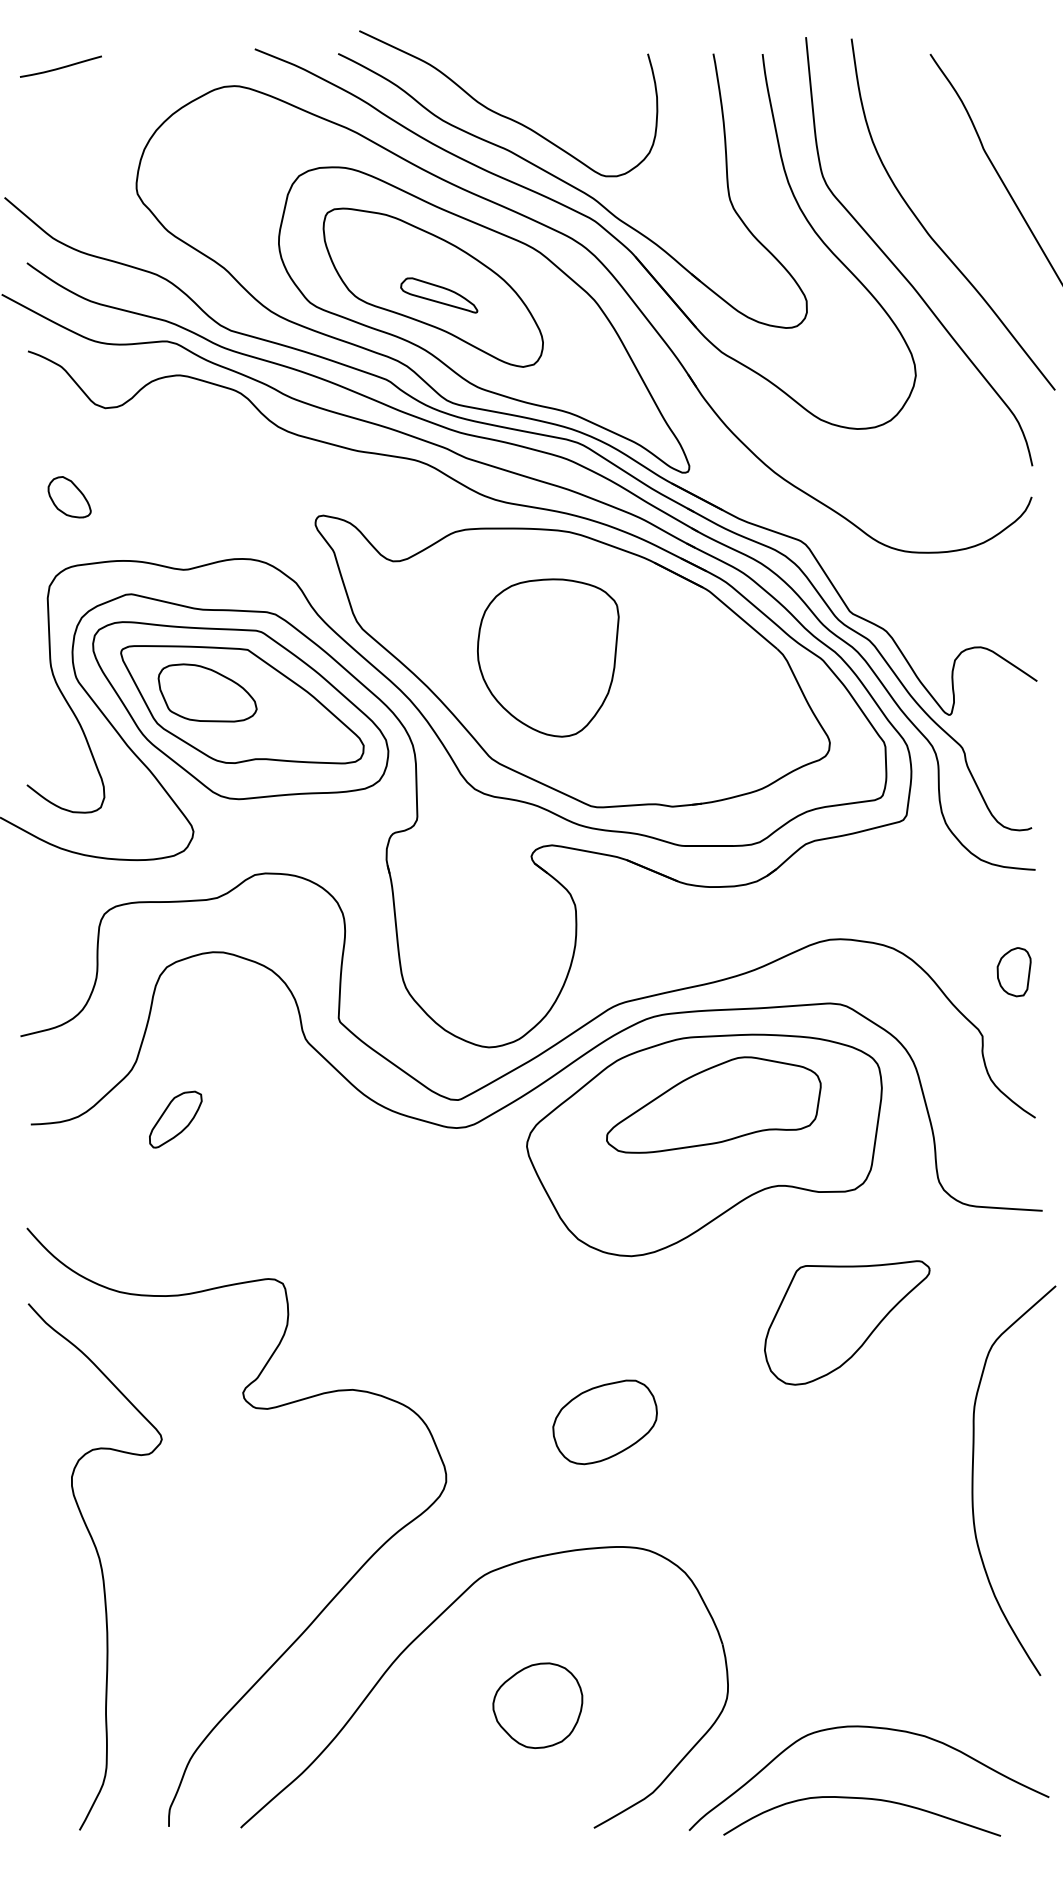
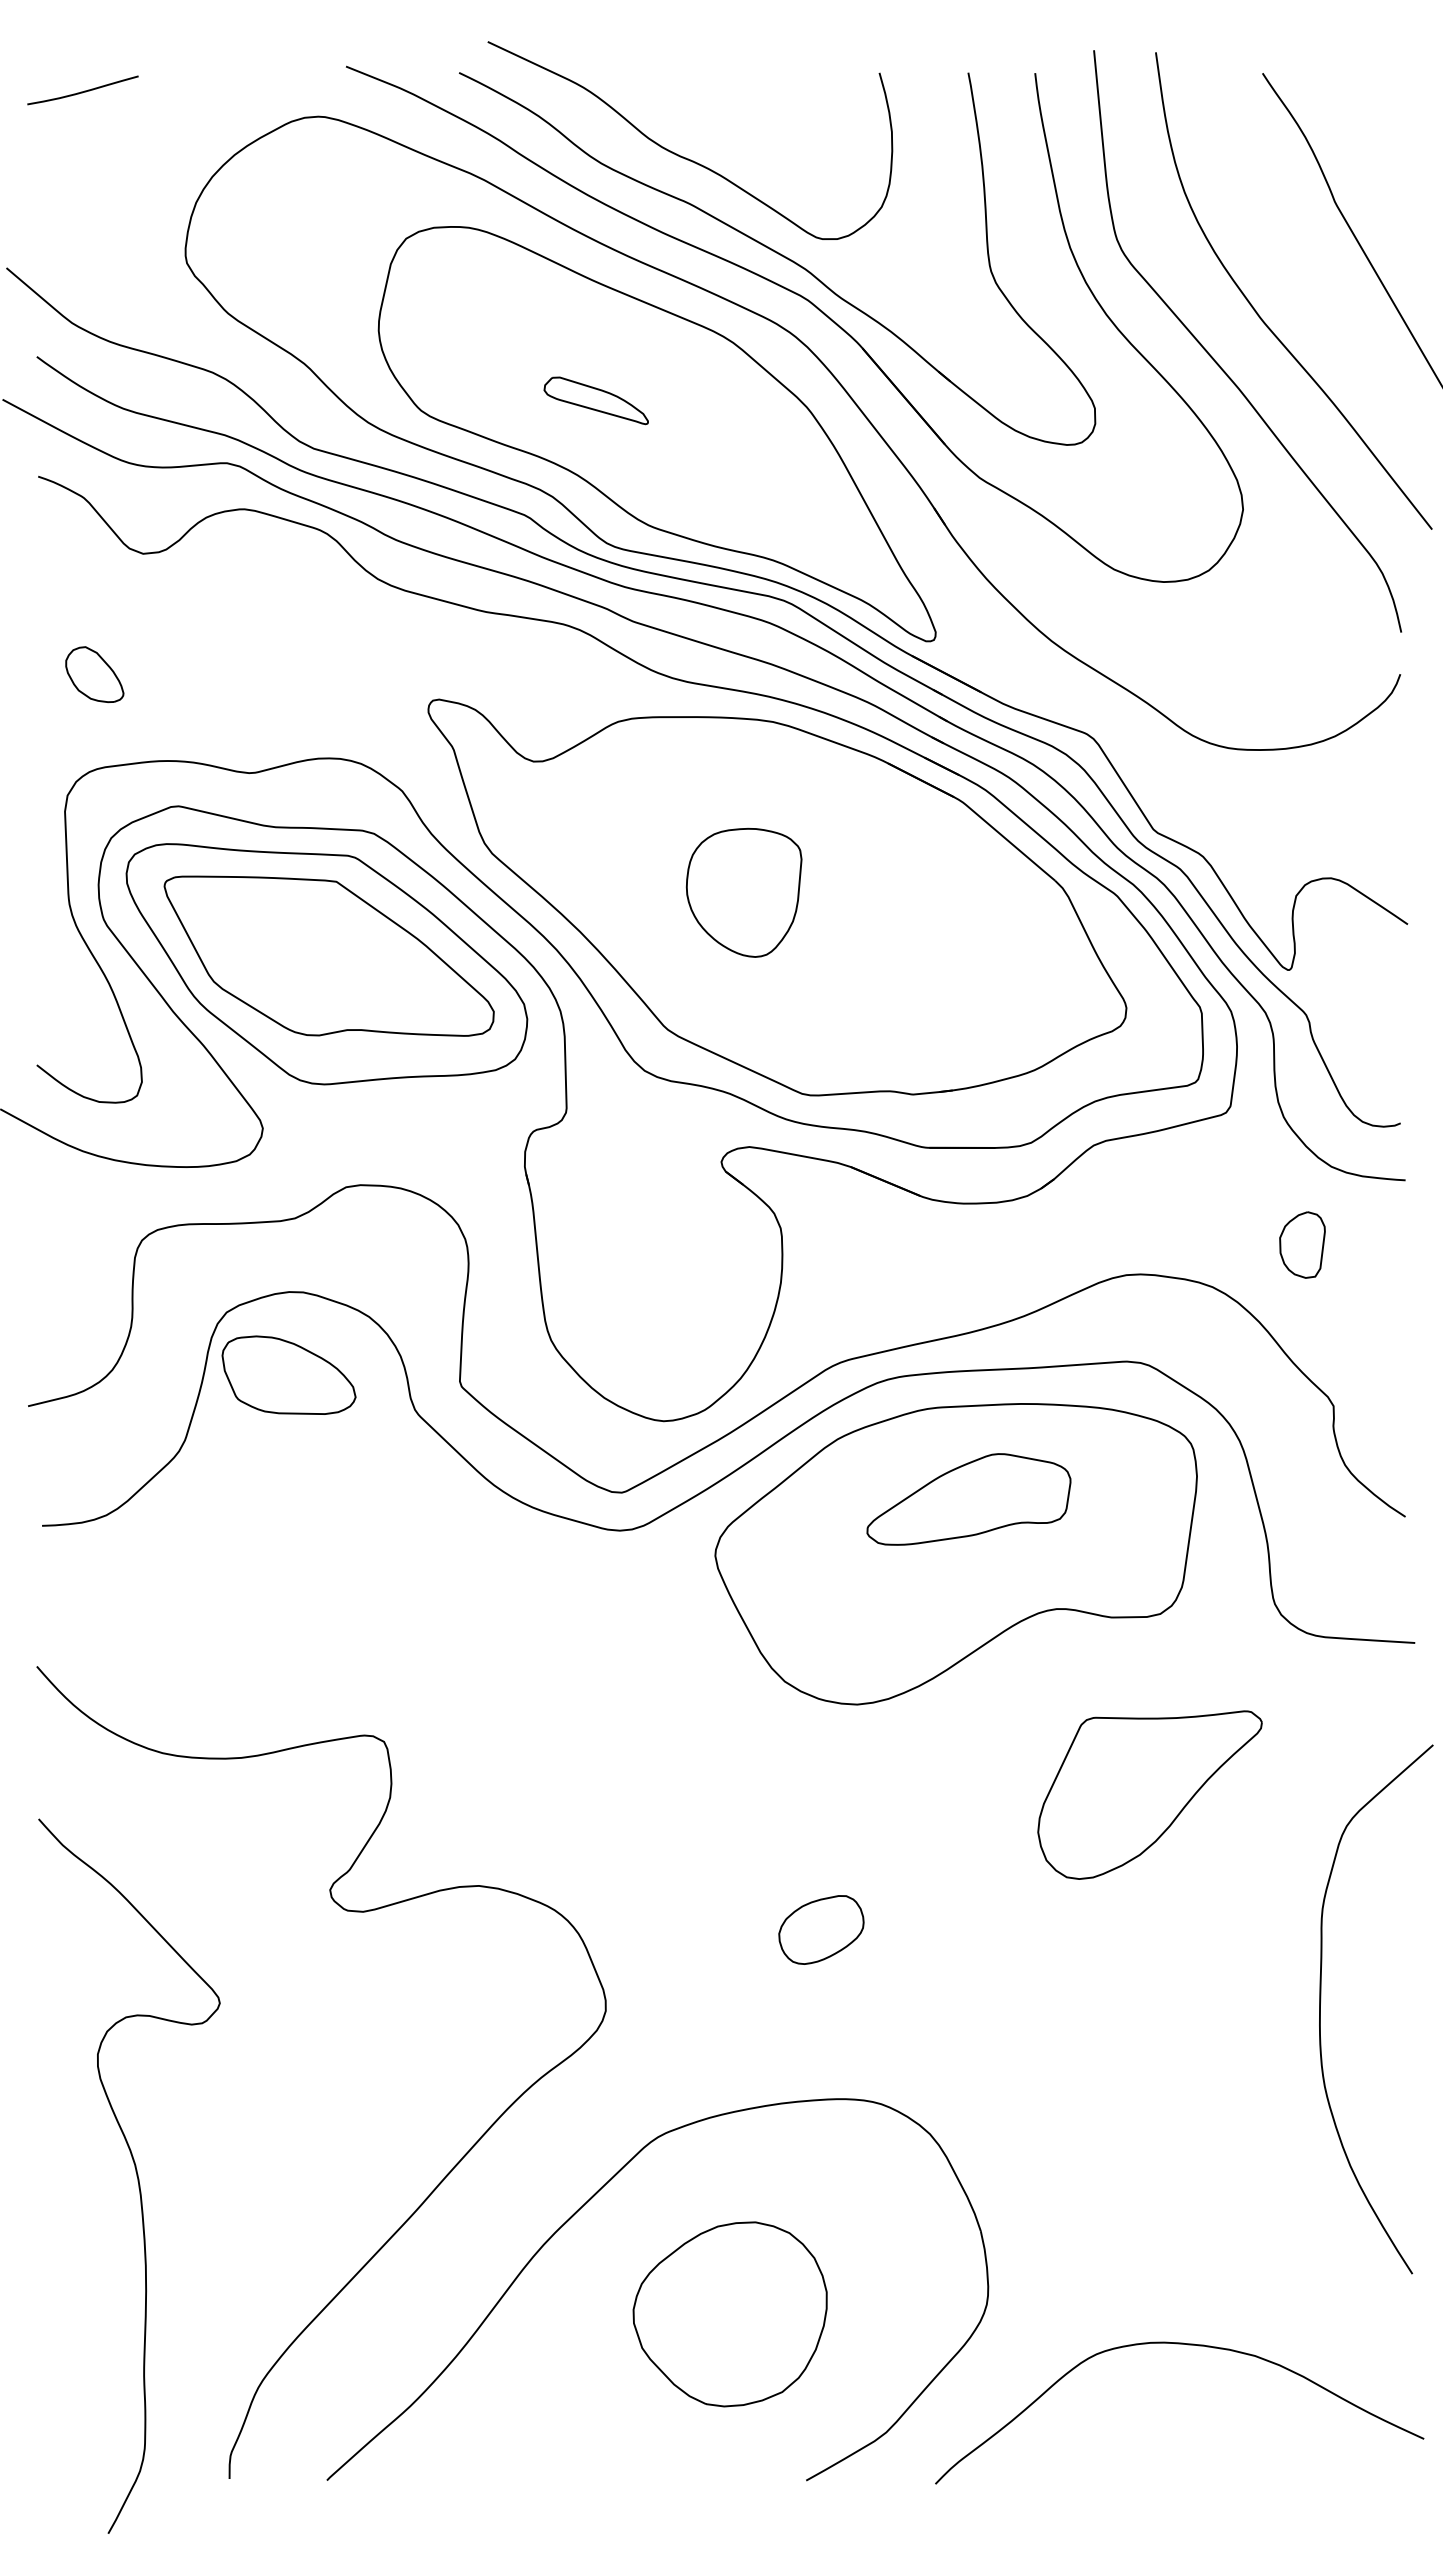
part: (433, 287) -> (588, 390), removed
part: (547, 657) -> (743, 892), size x0.6
part: (207, 692) -> (288, 1374), moved
part: (1014, 971) -> (1302, 1244), moved
part: (713, 1105) -> (968, 1499), size x0.7
part: (175, 1119) -> (238, 1519), removed
part: (605, 1421) -> (821, 1929), size x0.6
curve: (100, 1566) -> (136, 2175), moved
part: (537, 1705) -> (729, 2314), size x1.6
curve: (862, 1799) -> (1170, 2441), removed

